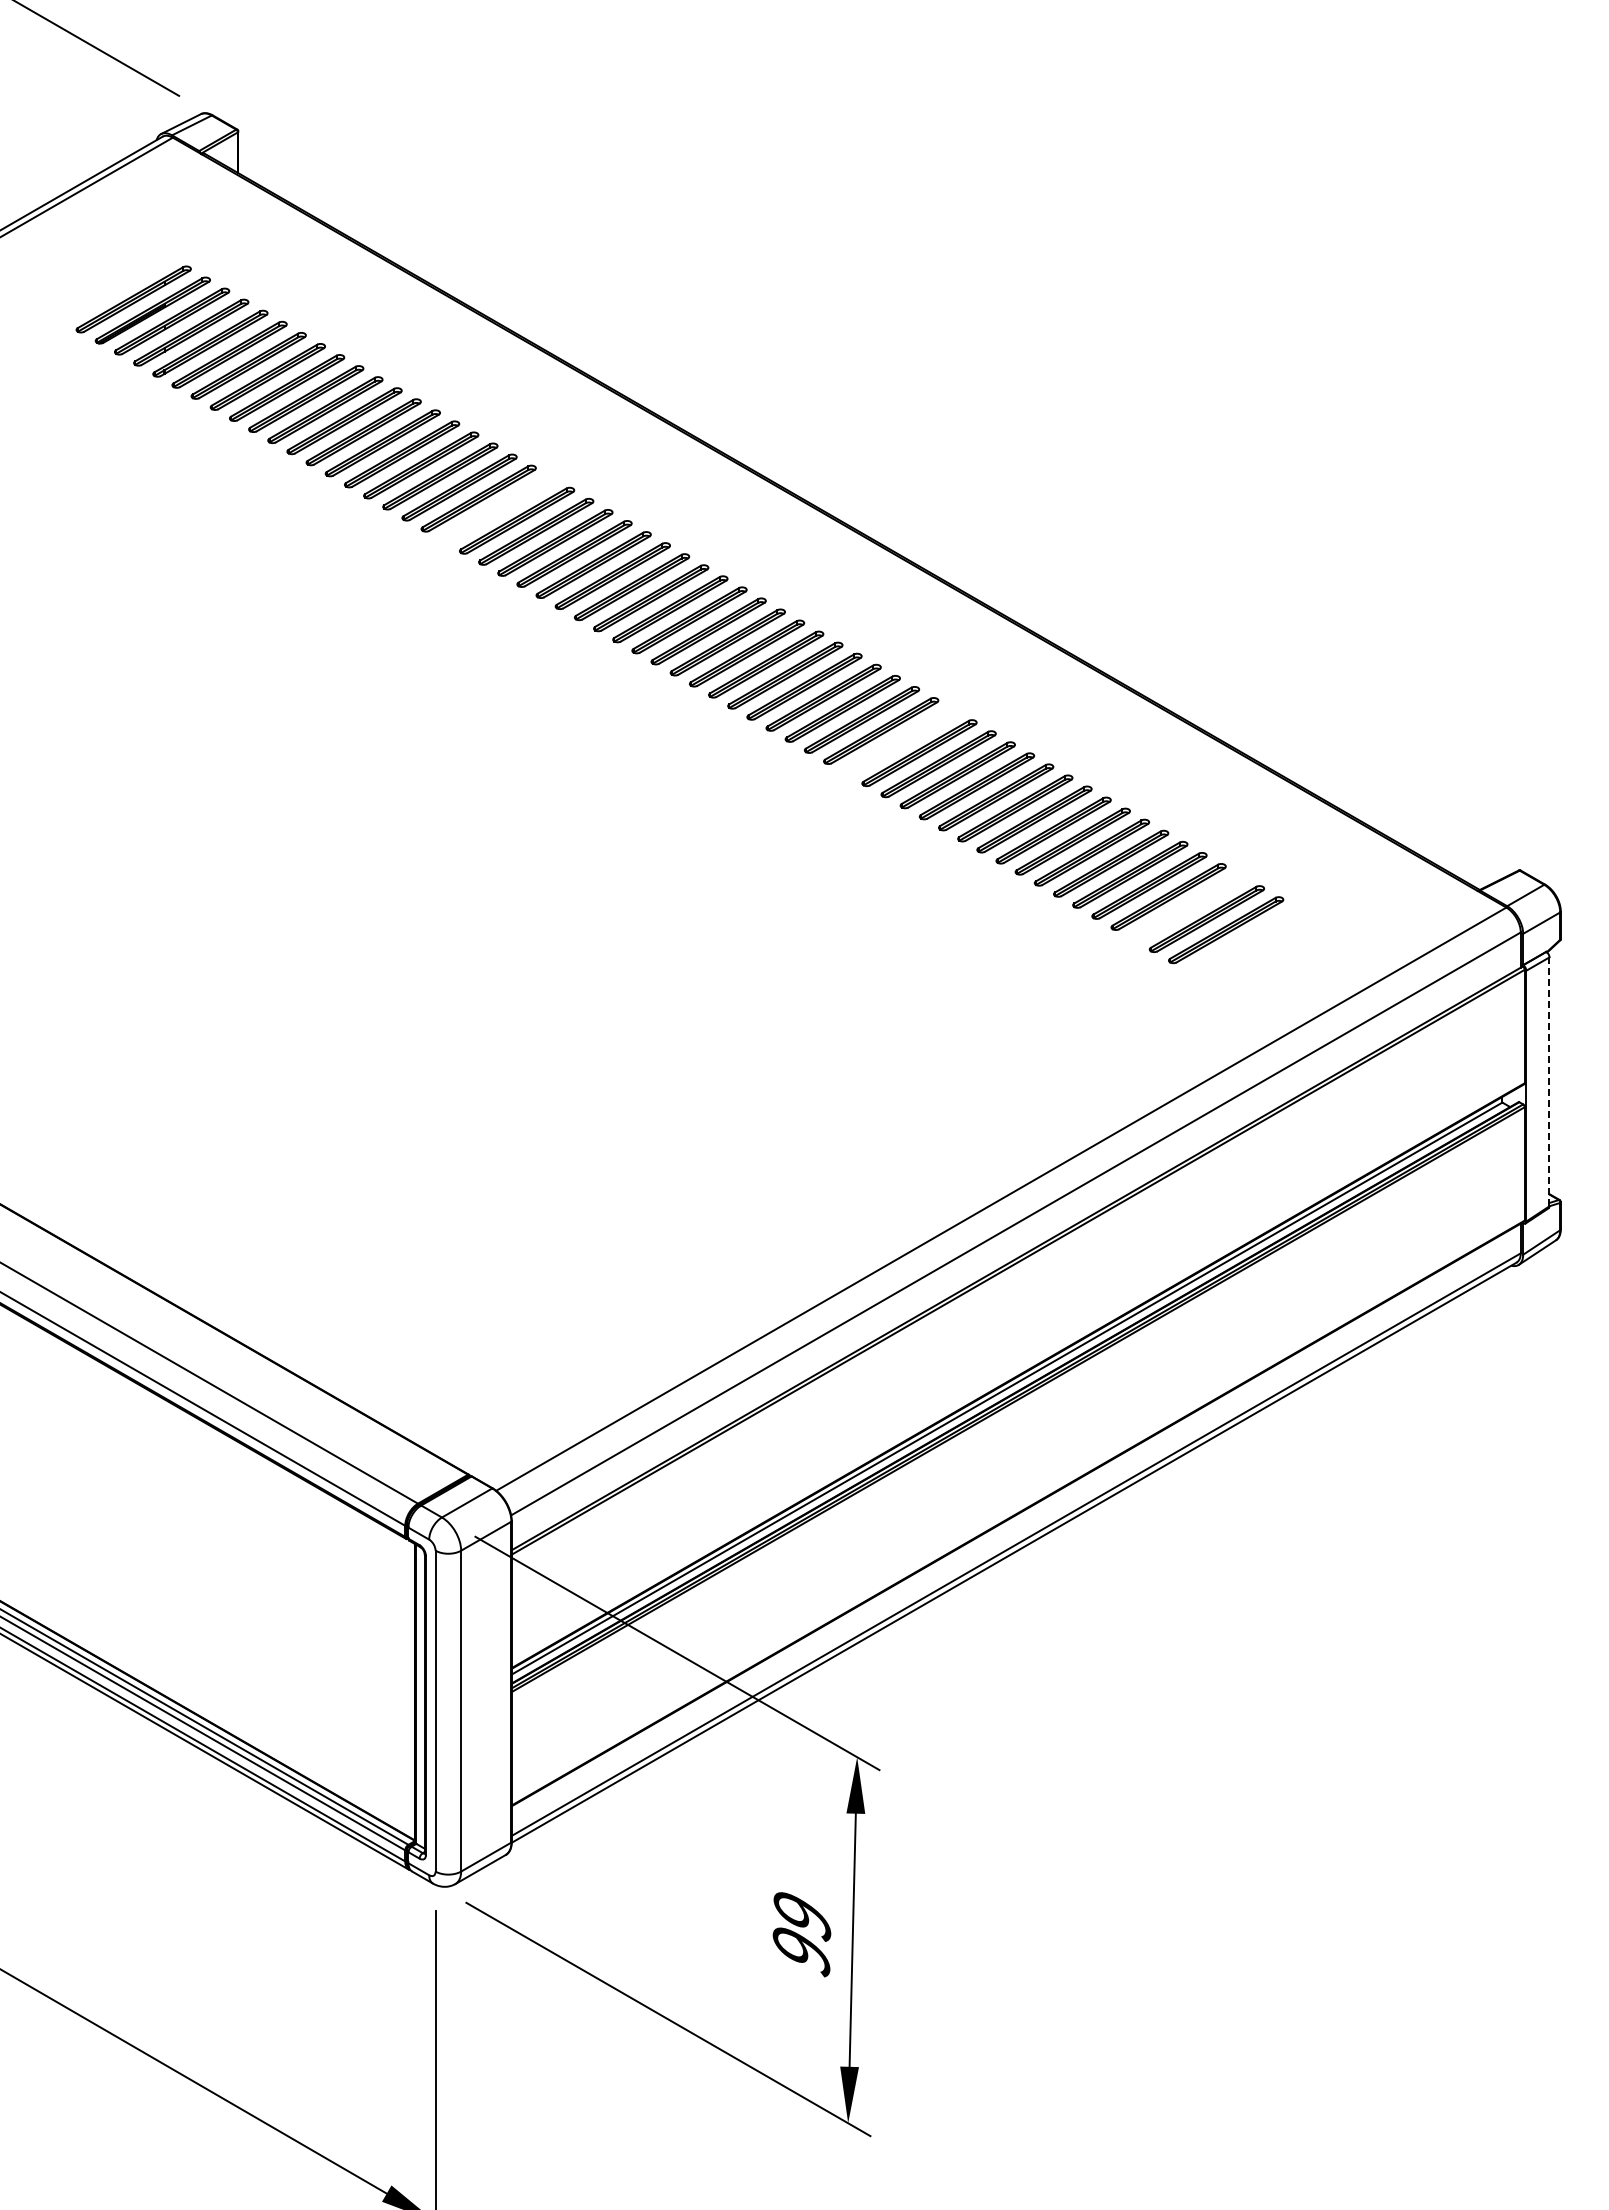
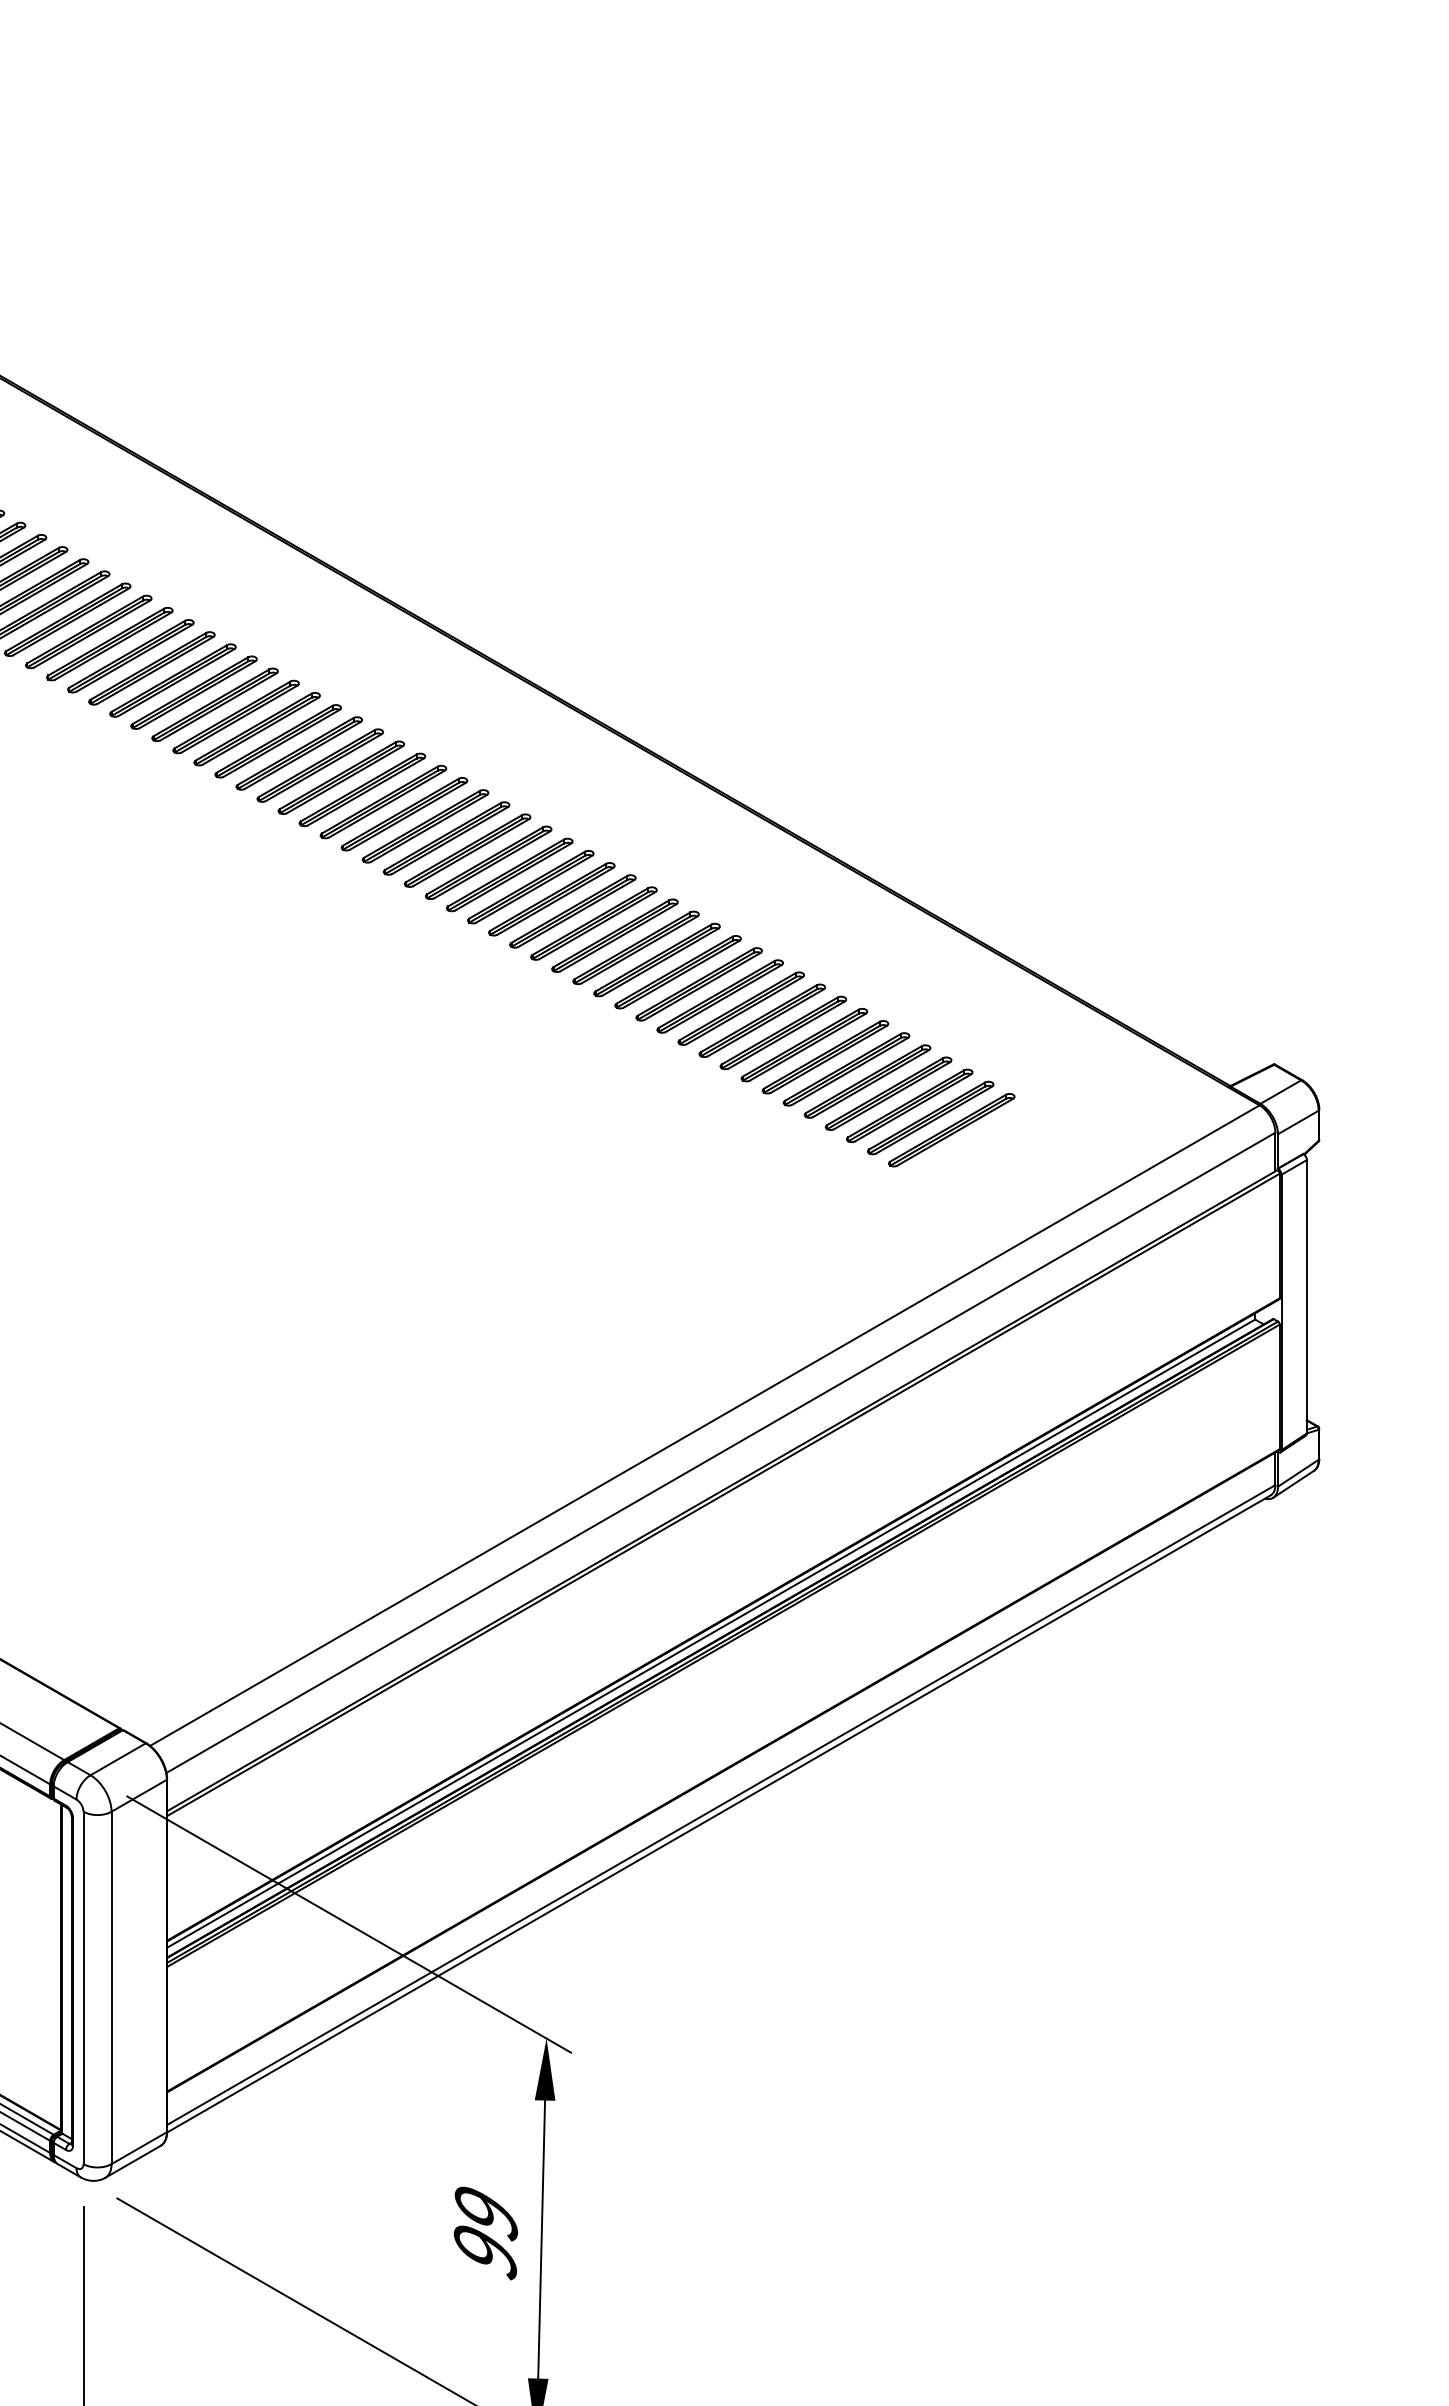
part: (497, 509) -> (151, 668), added
part: (900, 741) -> (594, 922), added
part: (1187, 907) -> (909, 1105), added
line: (1549, 1081) -> (1306, 1296), dashed -> solid

